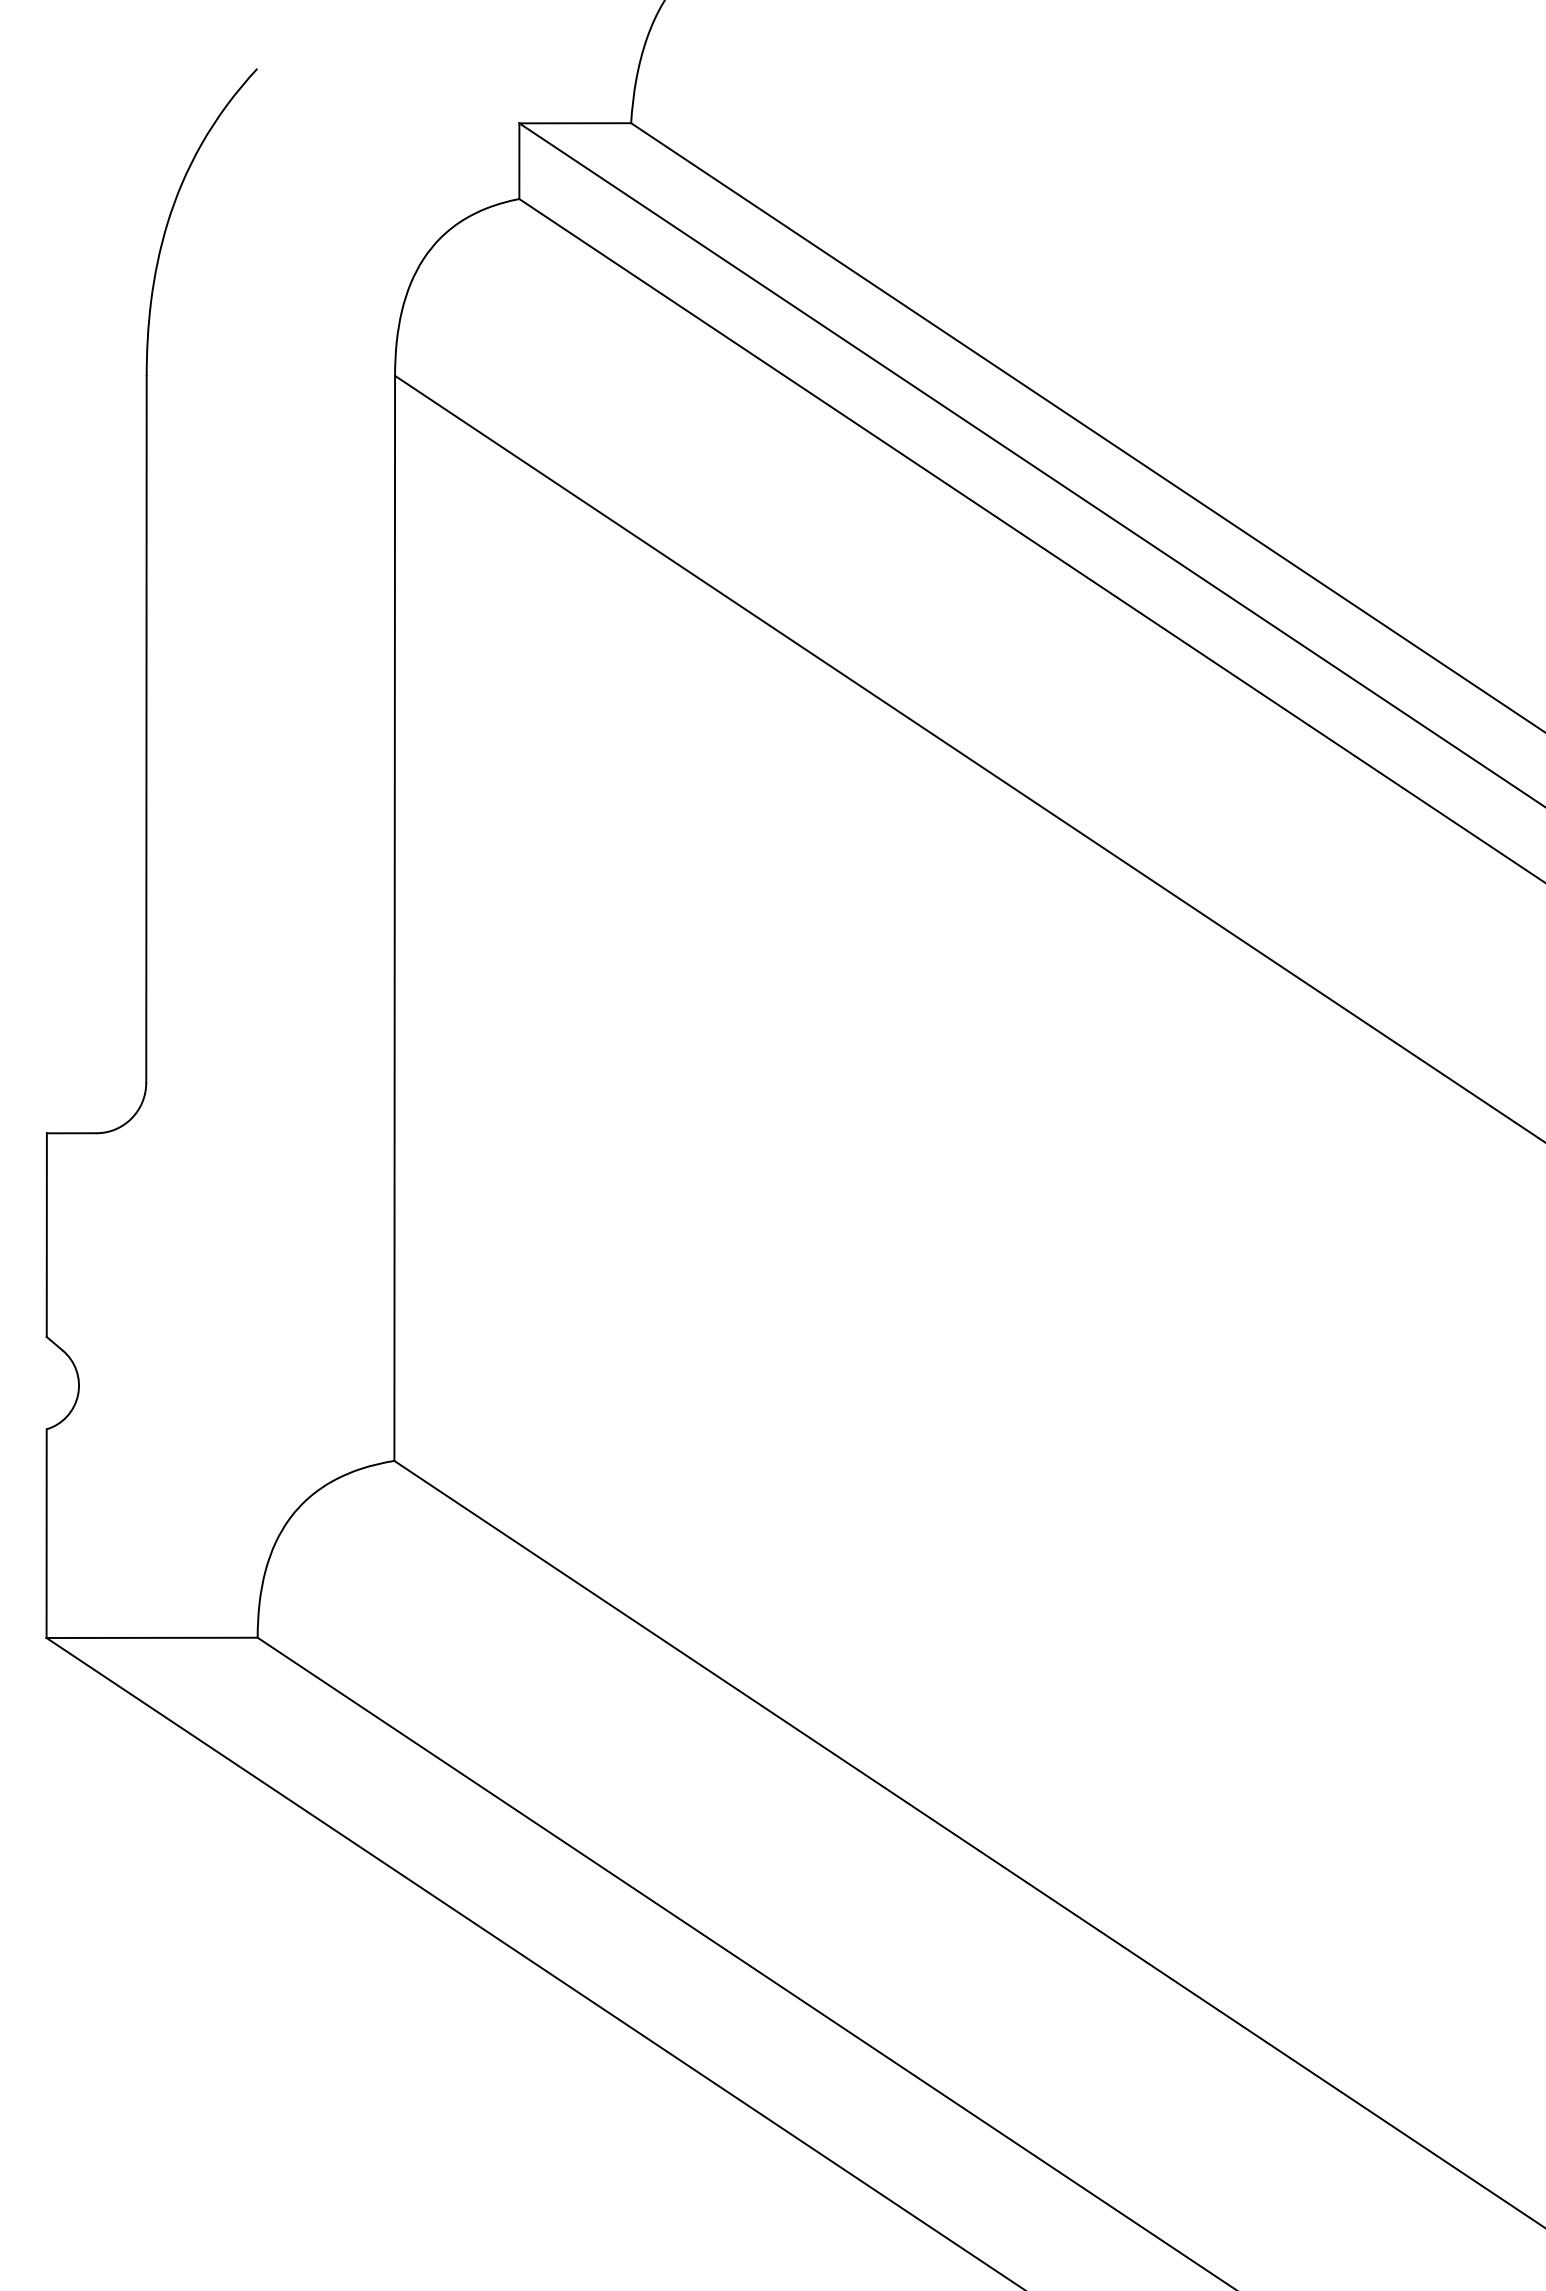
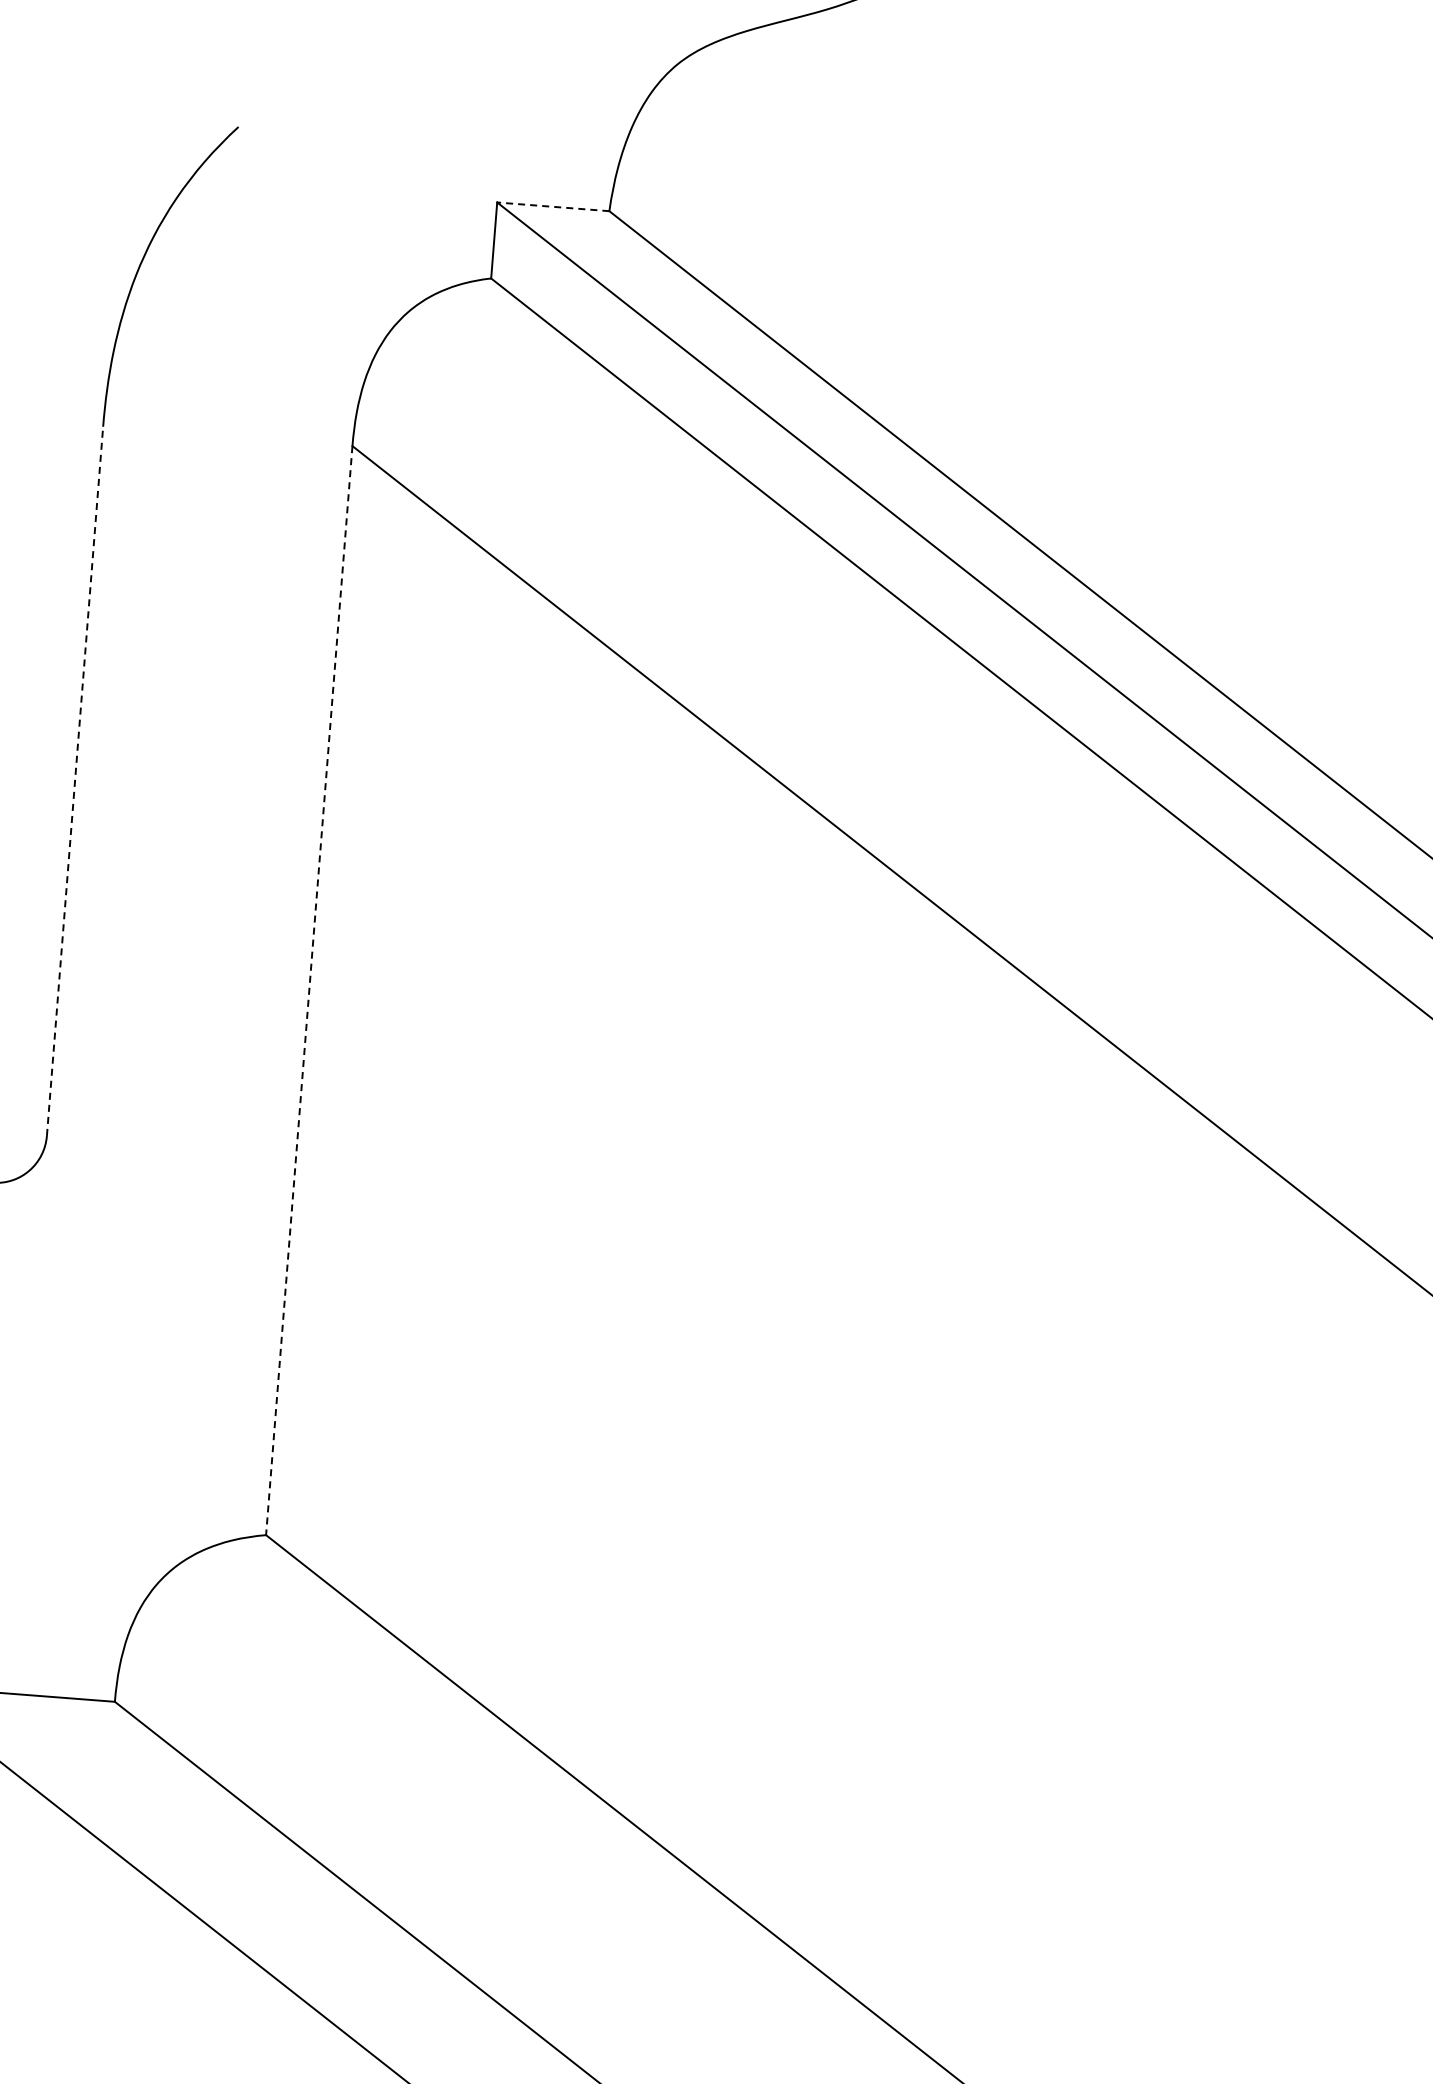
line: (575, 123) -> (553, 207), solid -> dashed
line: (146, 728) -> (75, 780), solid -> dashed
line: (394, 918) -> (309, 990), solid -> dashed

